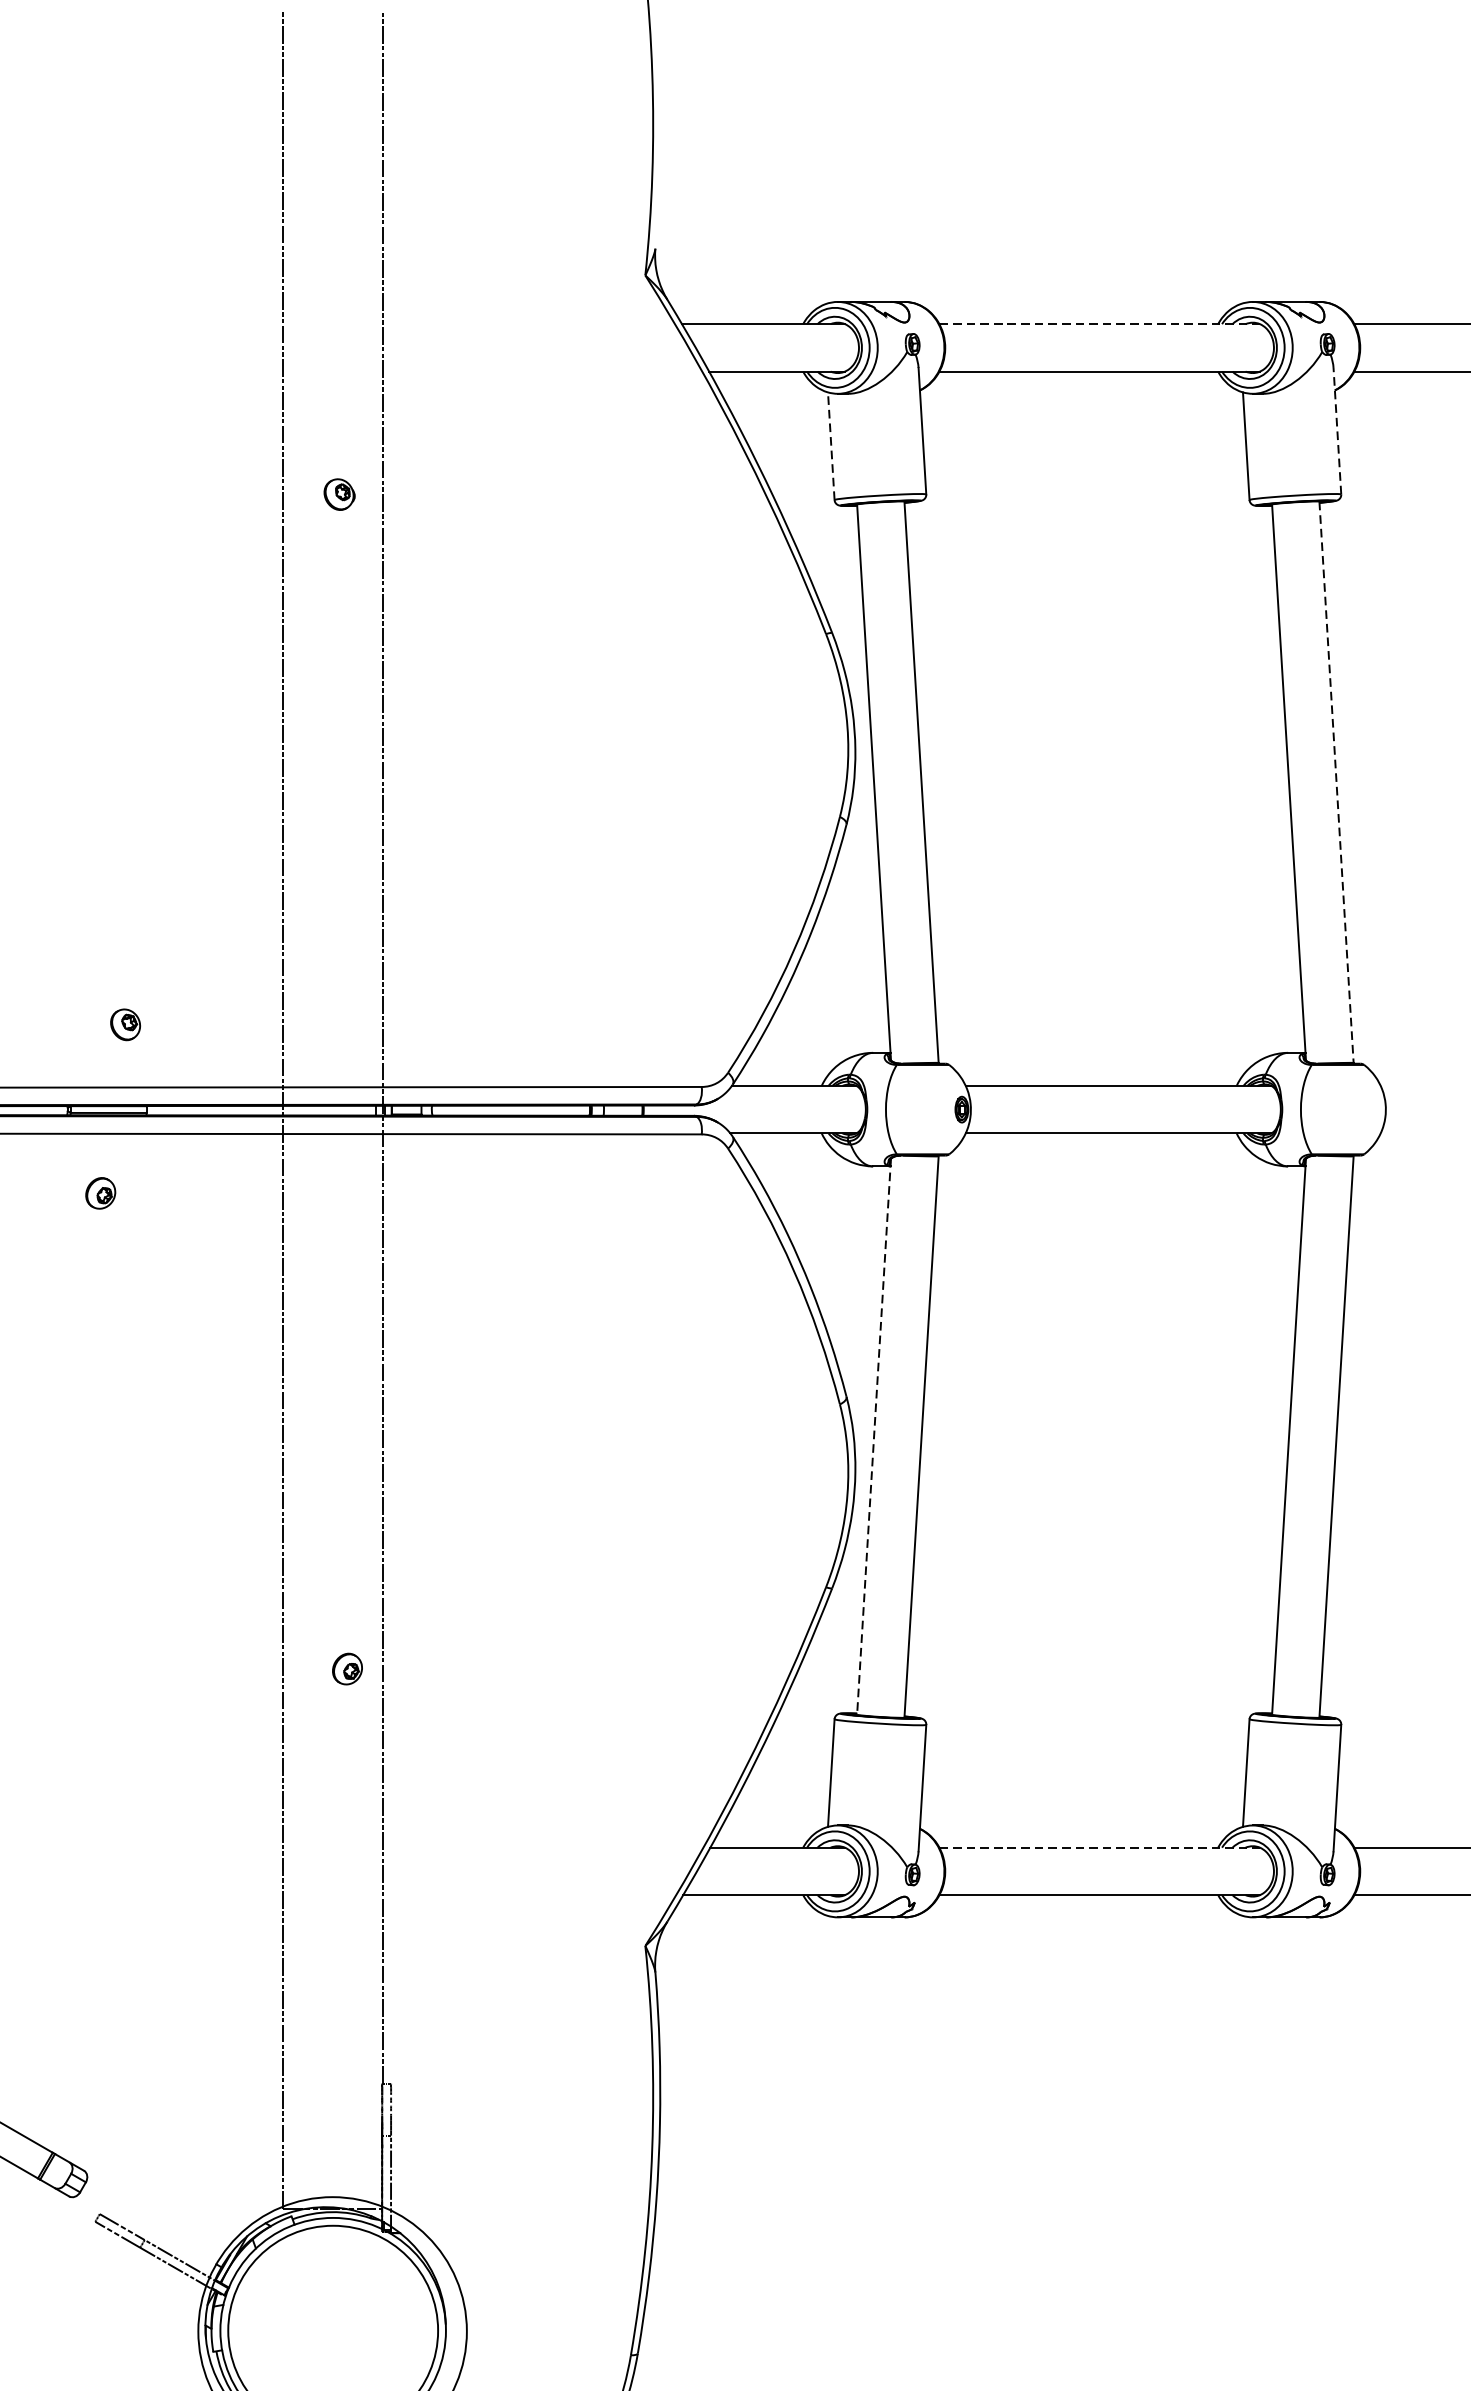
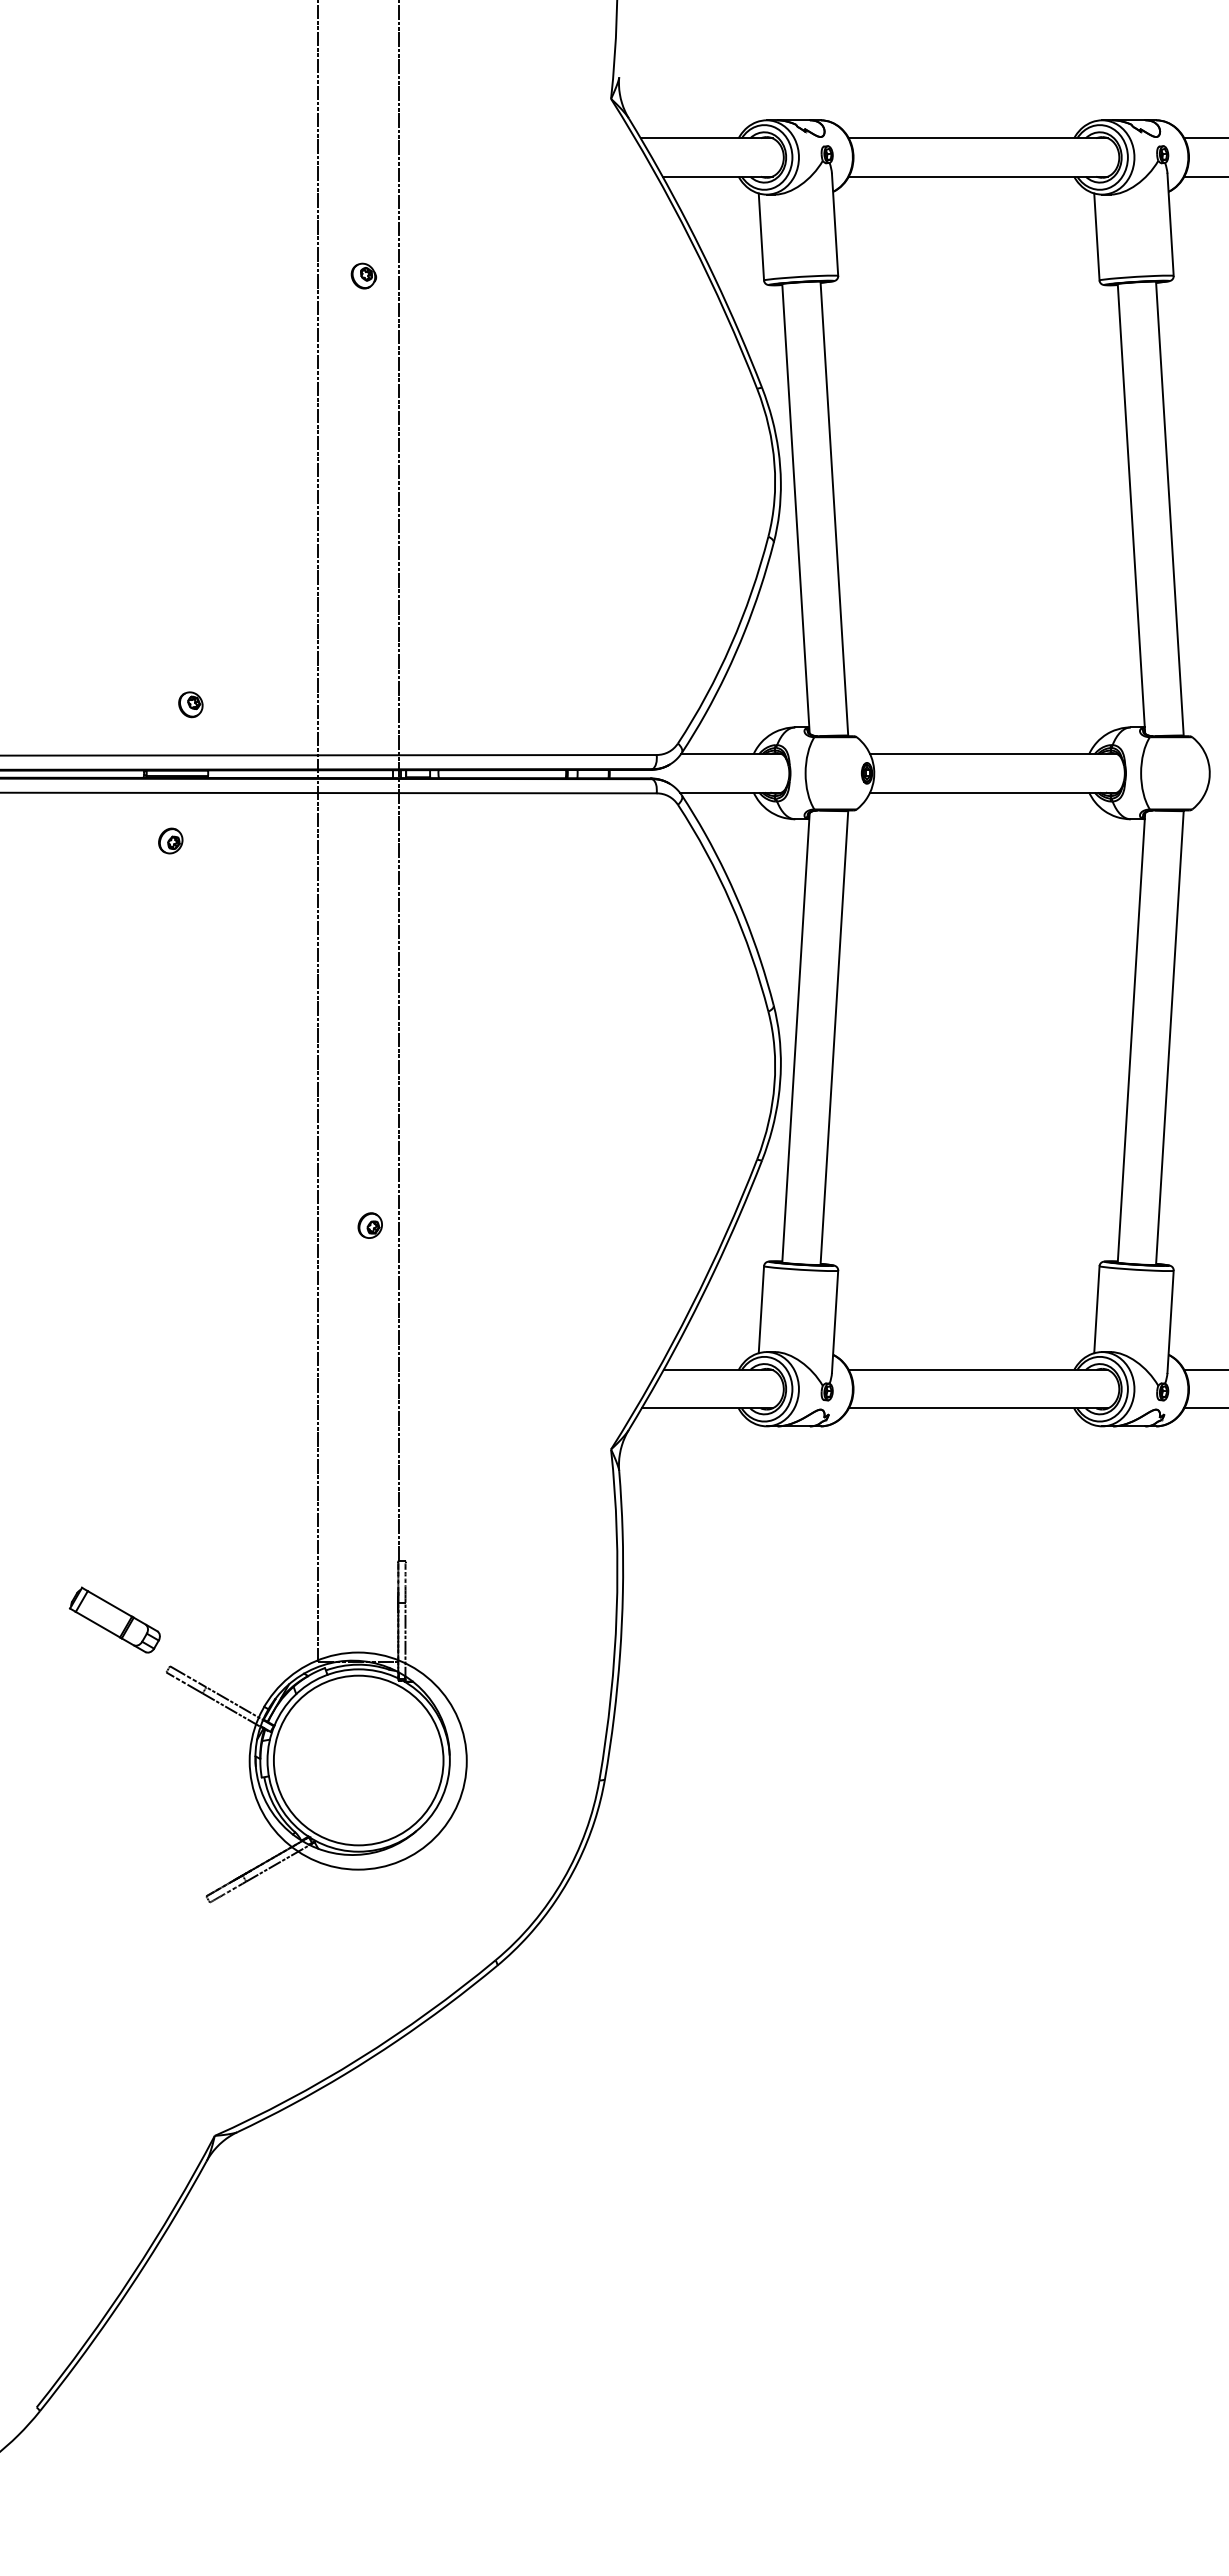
line: (1099, 324) -> (978, 138), dashed -> solid
line: (1337, 430) -> (1170, 224), dashed -> solid
line: (831, 445) -> (761, 236), dashed -> solid
line: (1336, 783) -> (1169, 509), dashed -> solid
line: (873, 1437) -> (795, 1038), dashed -> solid
line: (1099, 1848) -> (978, 1370), dashed -> solid

